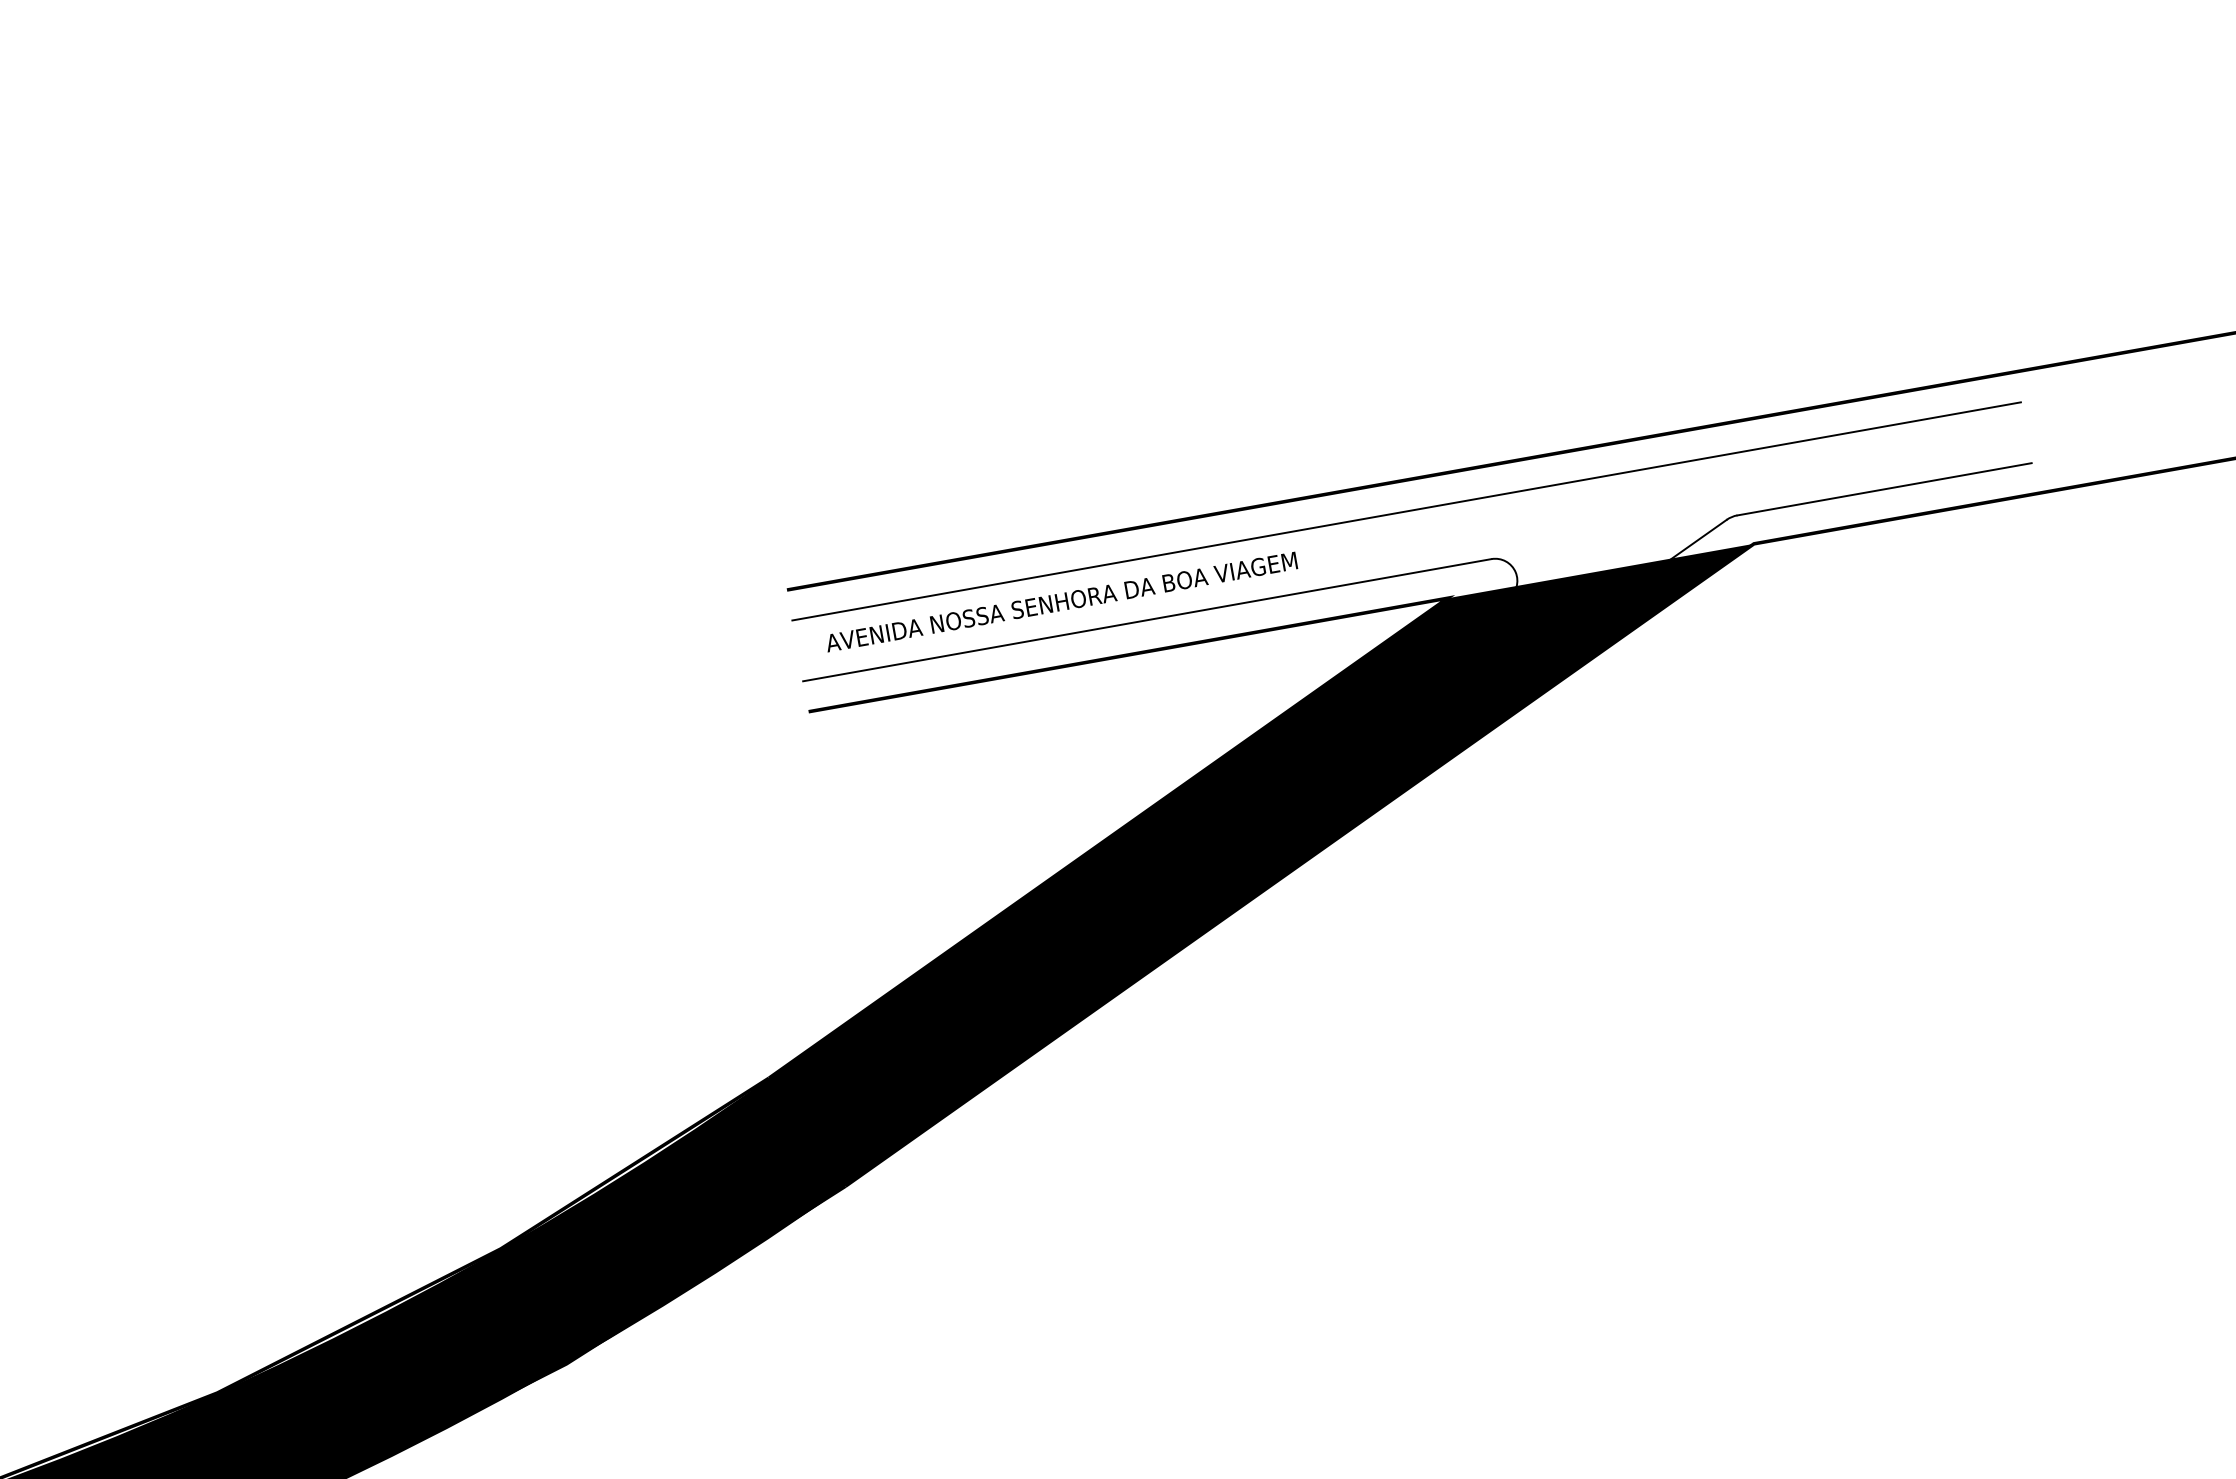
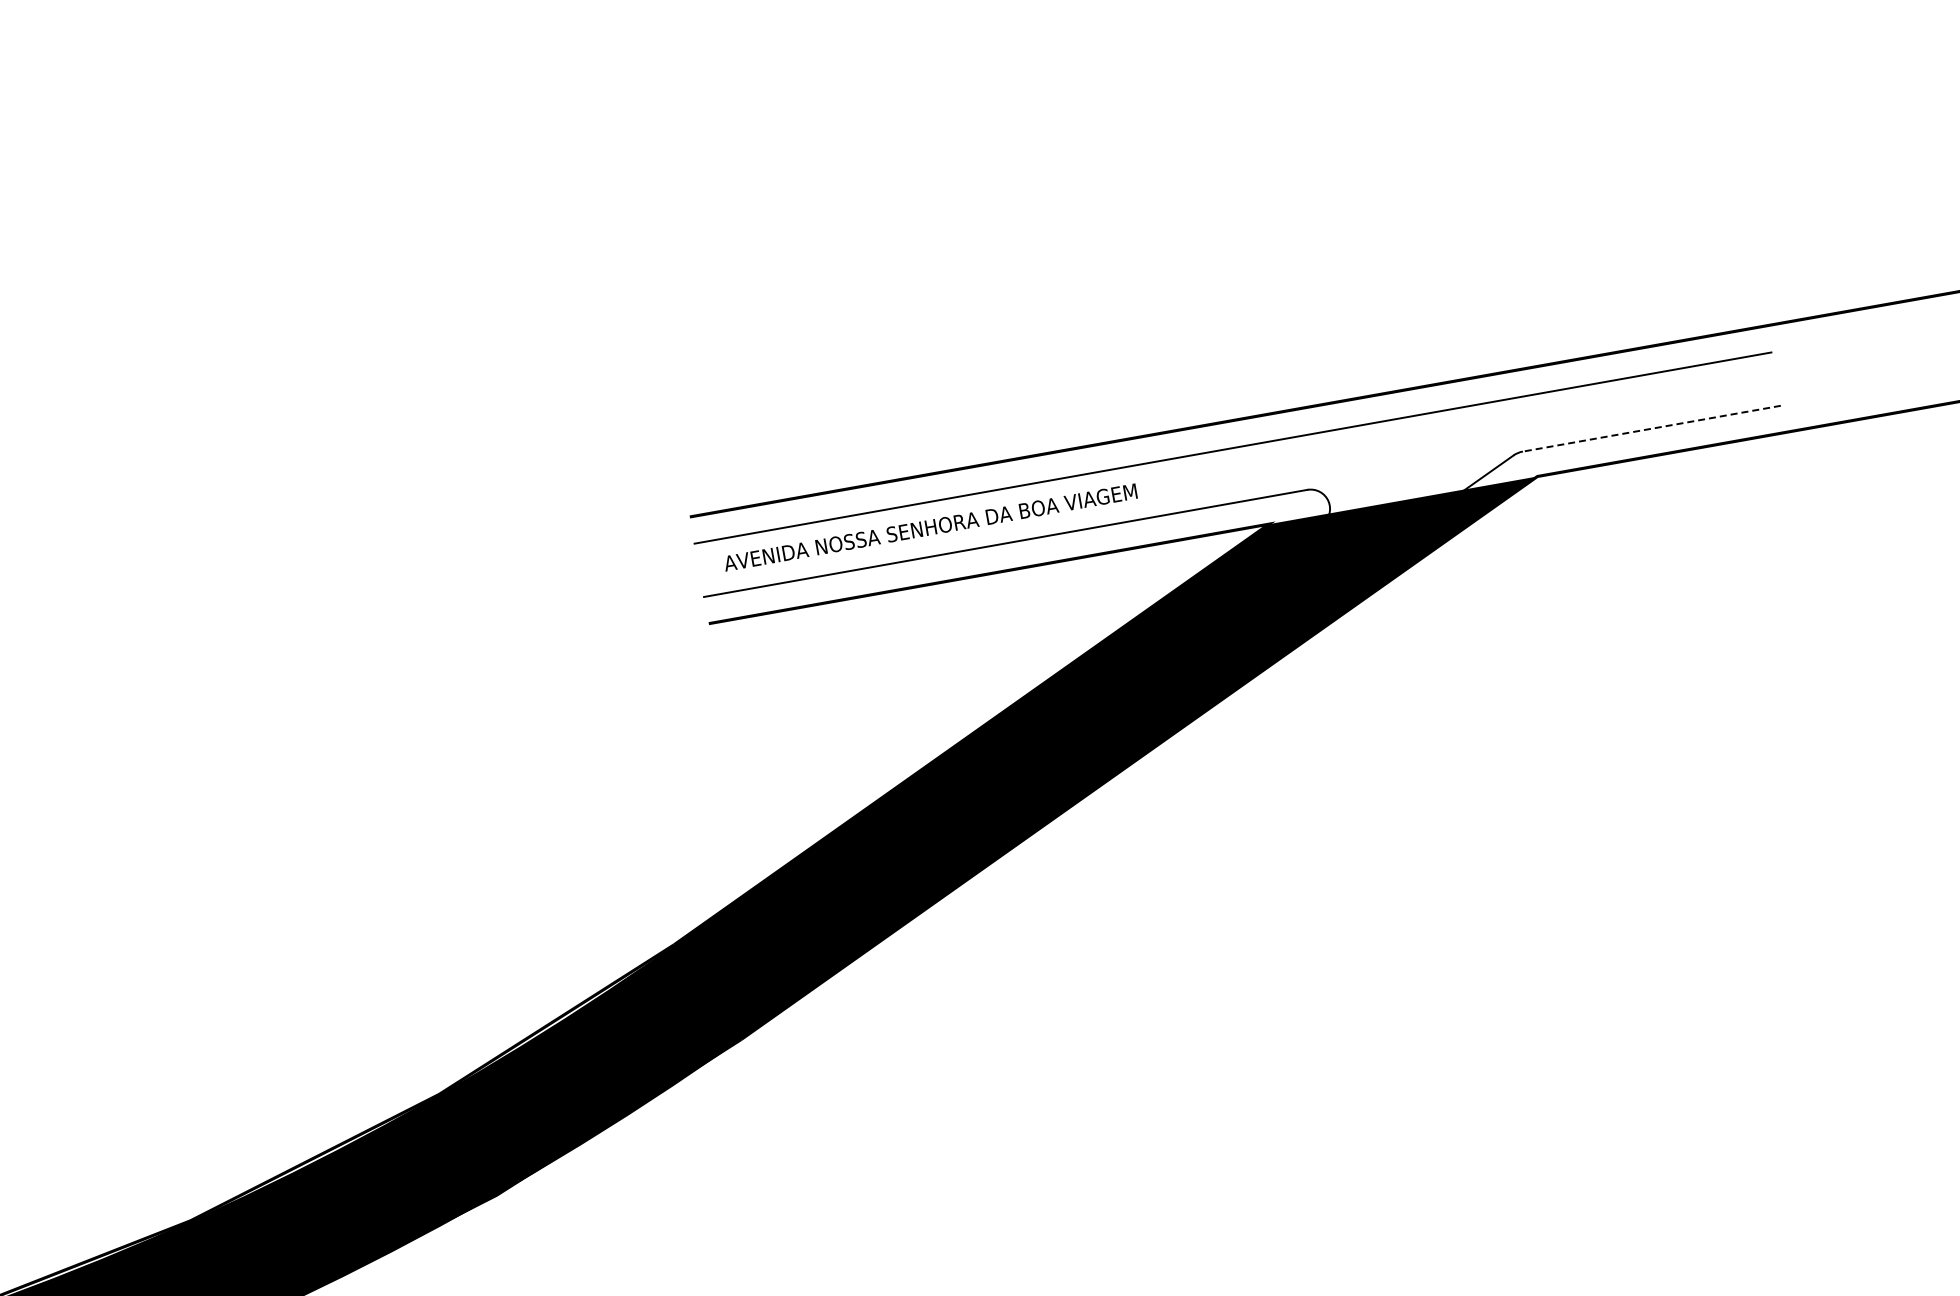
line: (1884, 489) -> (1651, 428), solid -> dashed

